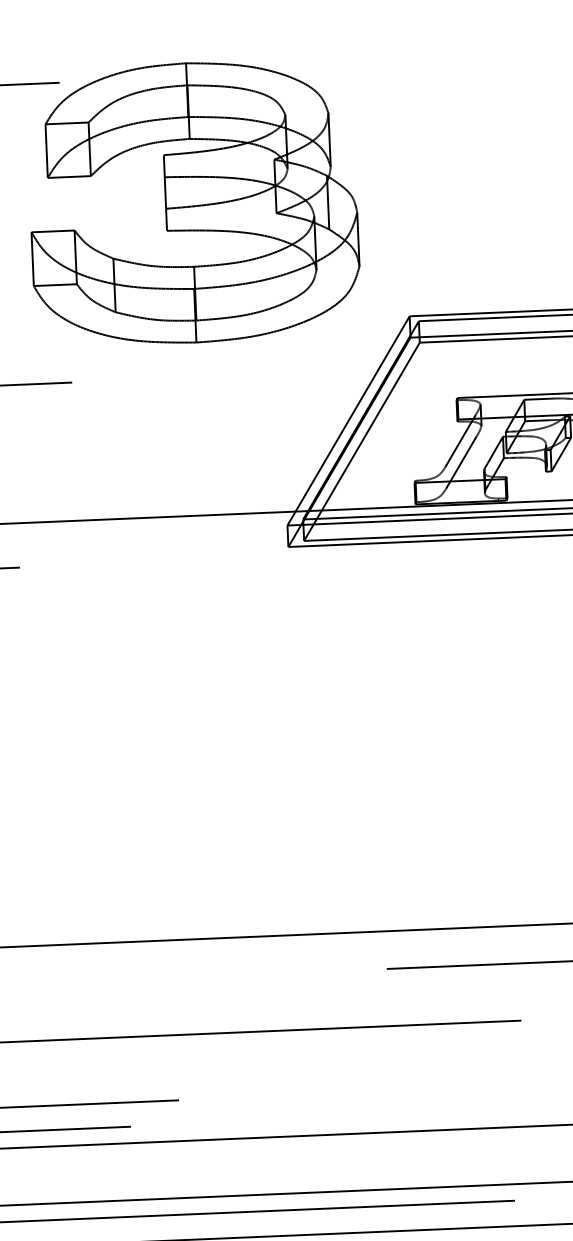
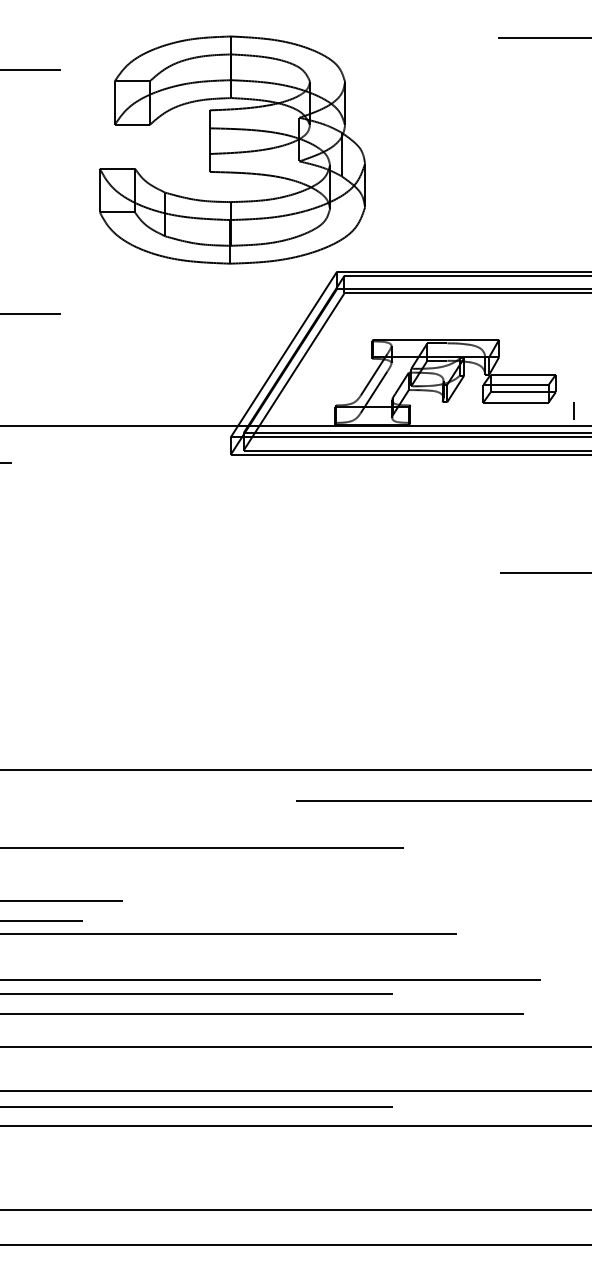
part: (193, 202) -> (232, 149), moved

